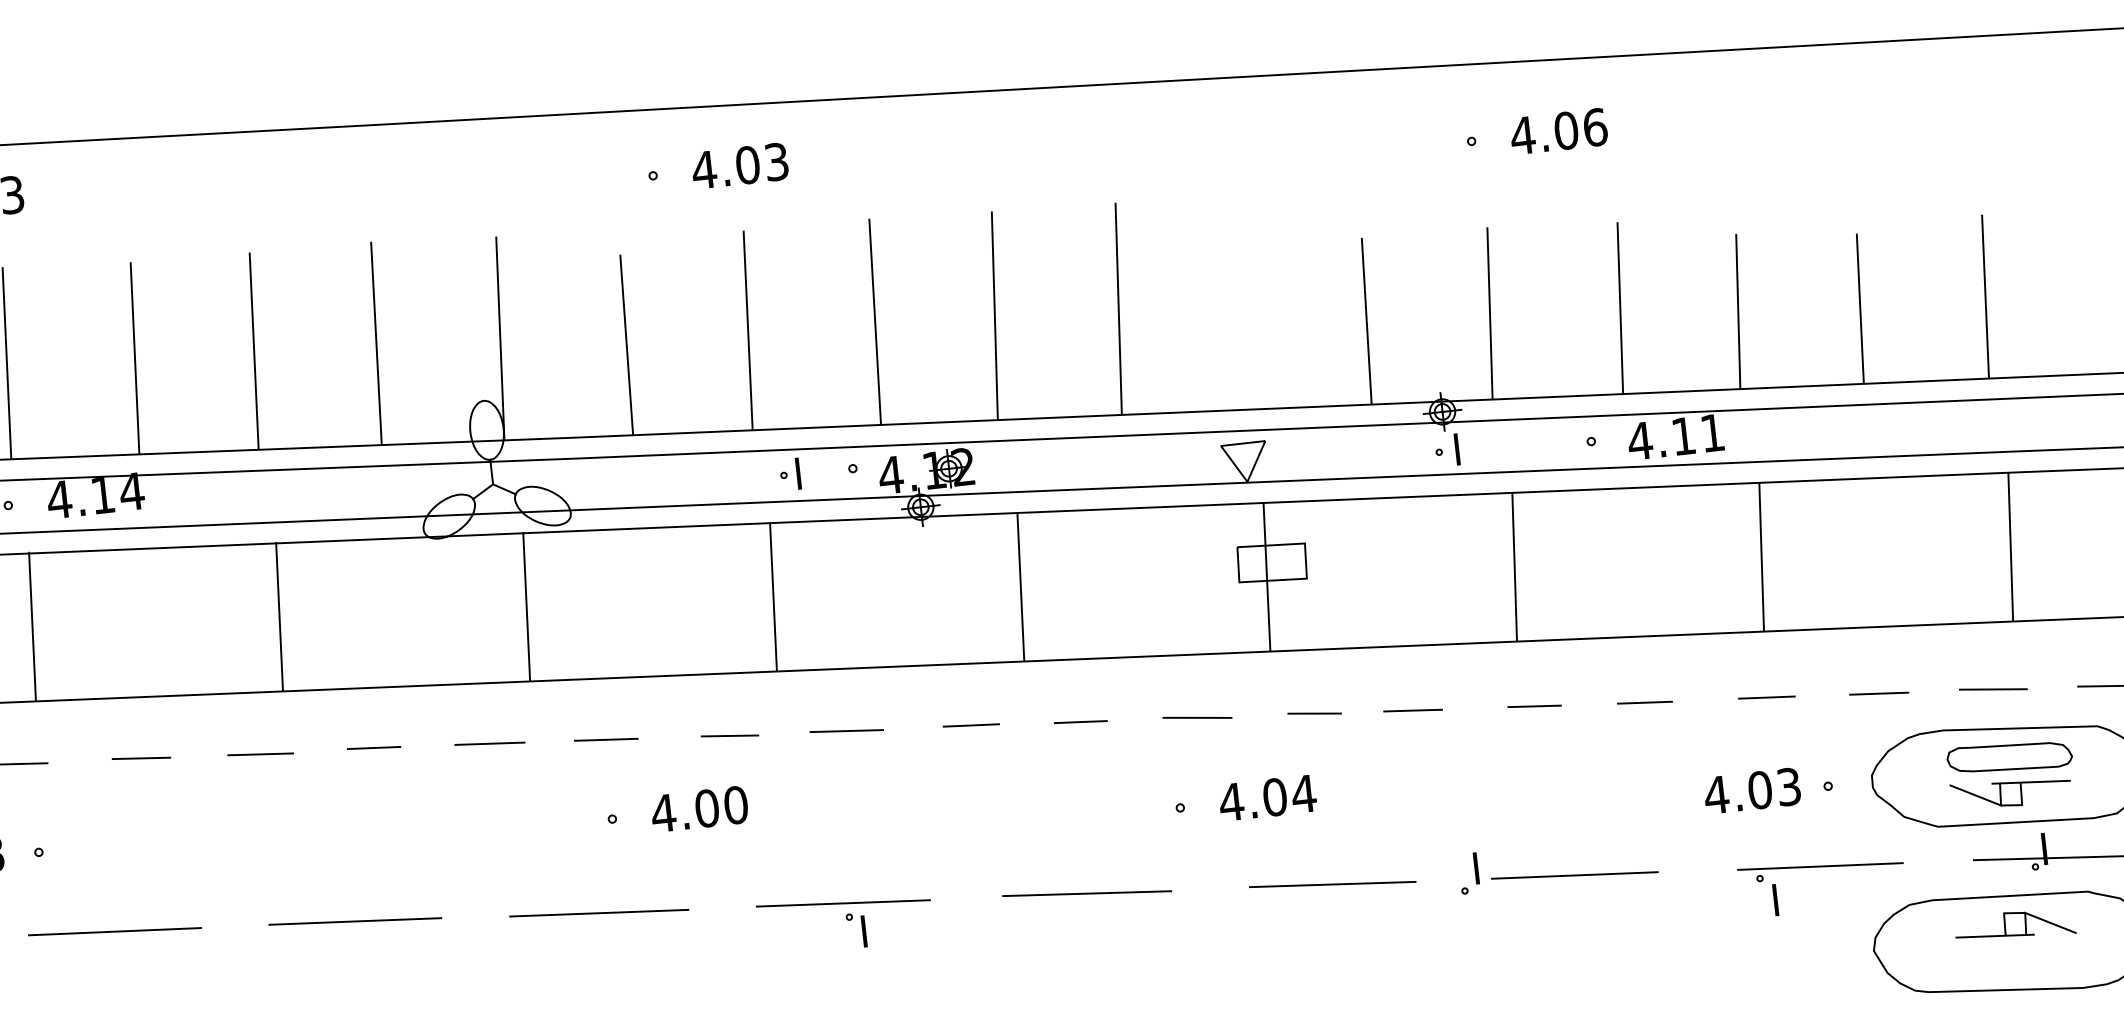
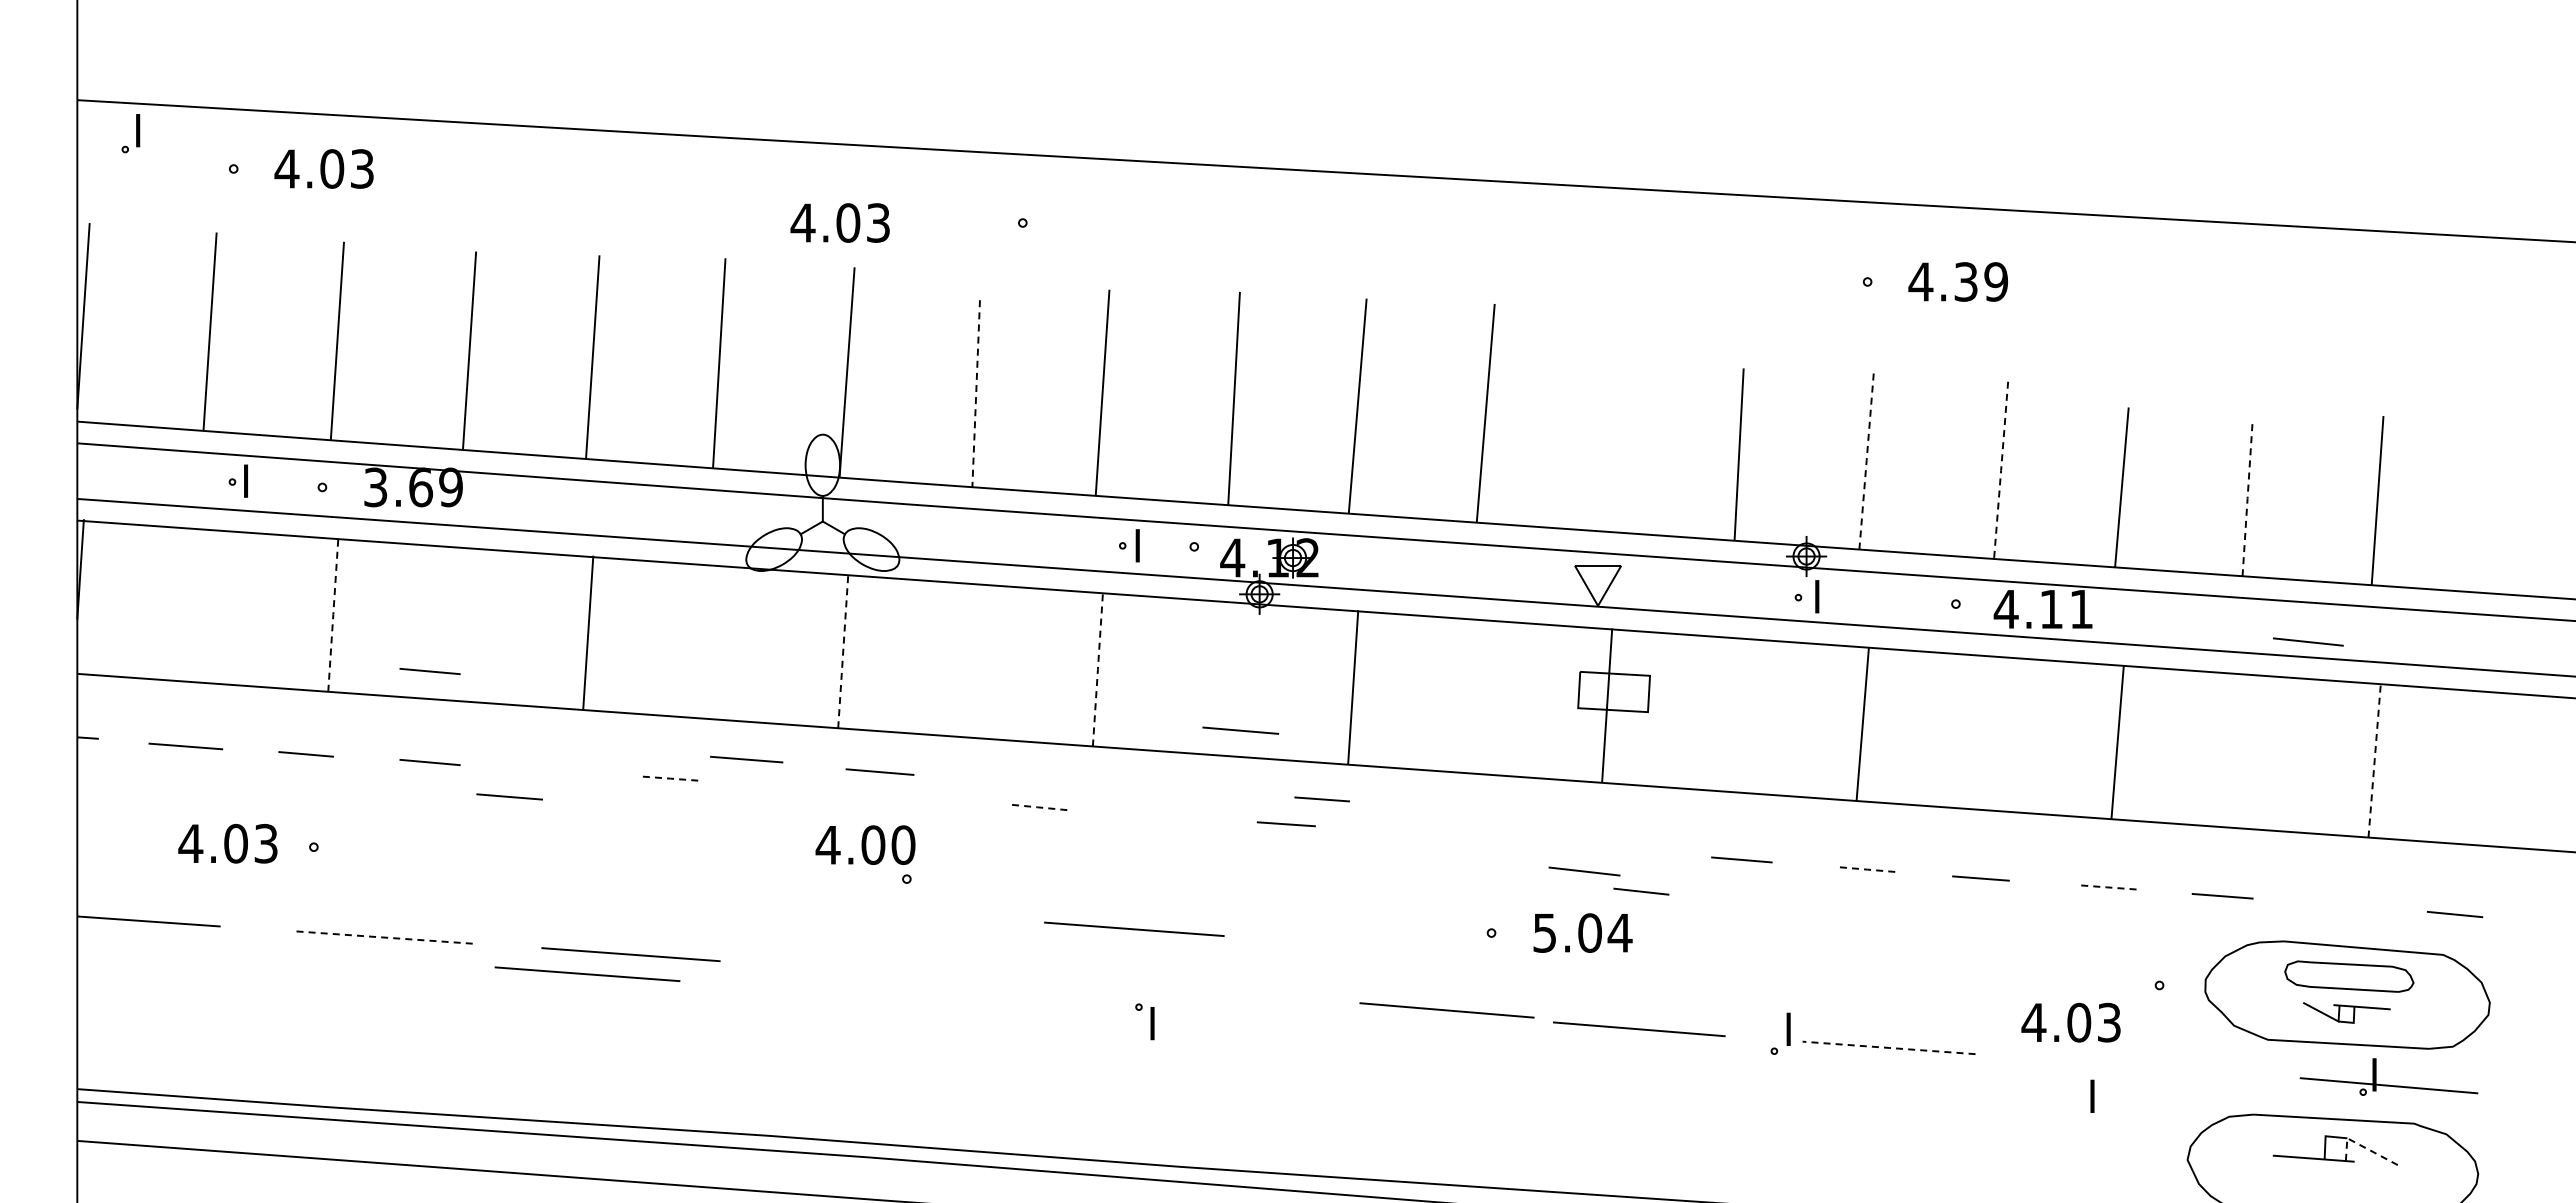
text: (1581, 128) -> (1981, 281), 4.06 -> 4.39
text: (739, 165) -> (839, 222), moved
line: (1620, 308) -> (2001, 470), solid -> dashed
line: (1860, 308) -> (2247, 498), solid -> dashed
line: (1489, 313) -> (1866, 460), solid -> dashed
line: (626, 344) -> (976, 393), solid -> dashed
text: (95, 495) -> (413, 487), 4.14 -> 3.69
line: (2010, 546) -> (2374, 760), solid -> dashed
line: (773, 597) -> (1097, 669), solid -> dashed
line: (526, 607) -> (843, 651), solid -> dashed
line: (32, 626) -> (333, 614), solid -> dashed
line: (131, 670) -> (429, 671), added
line: (1993, 688) -> (2308, 641), moved
line: (1766, 697) -> (2106, 887), solid -> dashed
line: (1534, 706) -> (1867, 869), solid -> dashed
line: (1314, 713) -> (1641, 891), moved
line: (1197, 717) -> (1584, 871), moved
line: (1080, 722) -> (1321, 799), moved
line: (846, 730) -> (1240, 730), moved
line: (730, 736) -> (1037, 807), solid -> dashed
line: (606, 739) -> (509, 796), moved
line: (489, 743) -> (746, 759), moved
line: (374, 747) -> (670, 778), solid -> dashed
line: (260, 753) -> (879, 771), moved
text: (1751, 790) -> (2070, 1022), moved
part: (2010, 792) -> (2346, 1012), size x0.7
text: (1231, 802) -> (1544, 933), 4.04 -> 5.04
text: (699, 808) -> (865, 844), moved
part: (1820, 867) -> (2142, 1068), removed
line: (1575, 875) -> (1889, 1047), solid -> dashed
line: (1086, 893) -> (1446, 1010), moved
line: (843, 902) -> (1134, 928), moved
line: (599, 912) -> (587, 973), moved
line: (2040, 919) -> (2362, 1146), solid -> dashed
line: (114, 931) -> (382, 937), solid -> dashed

